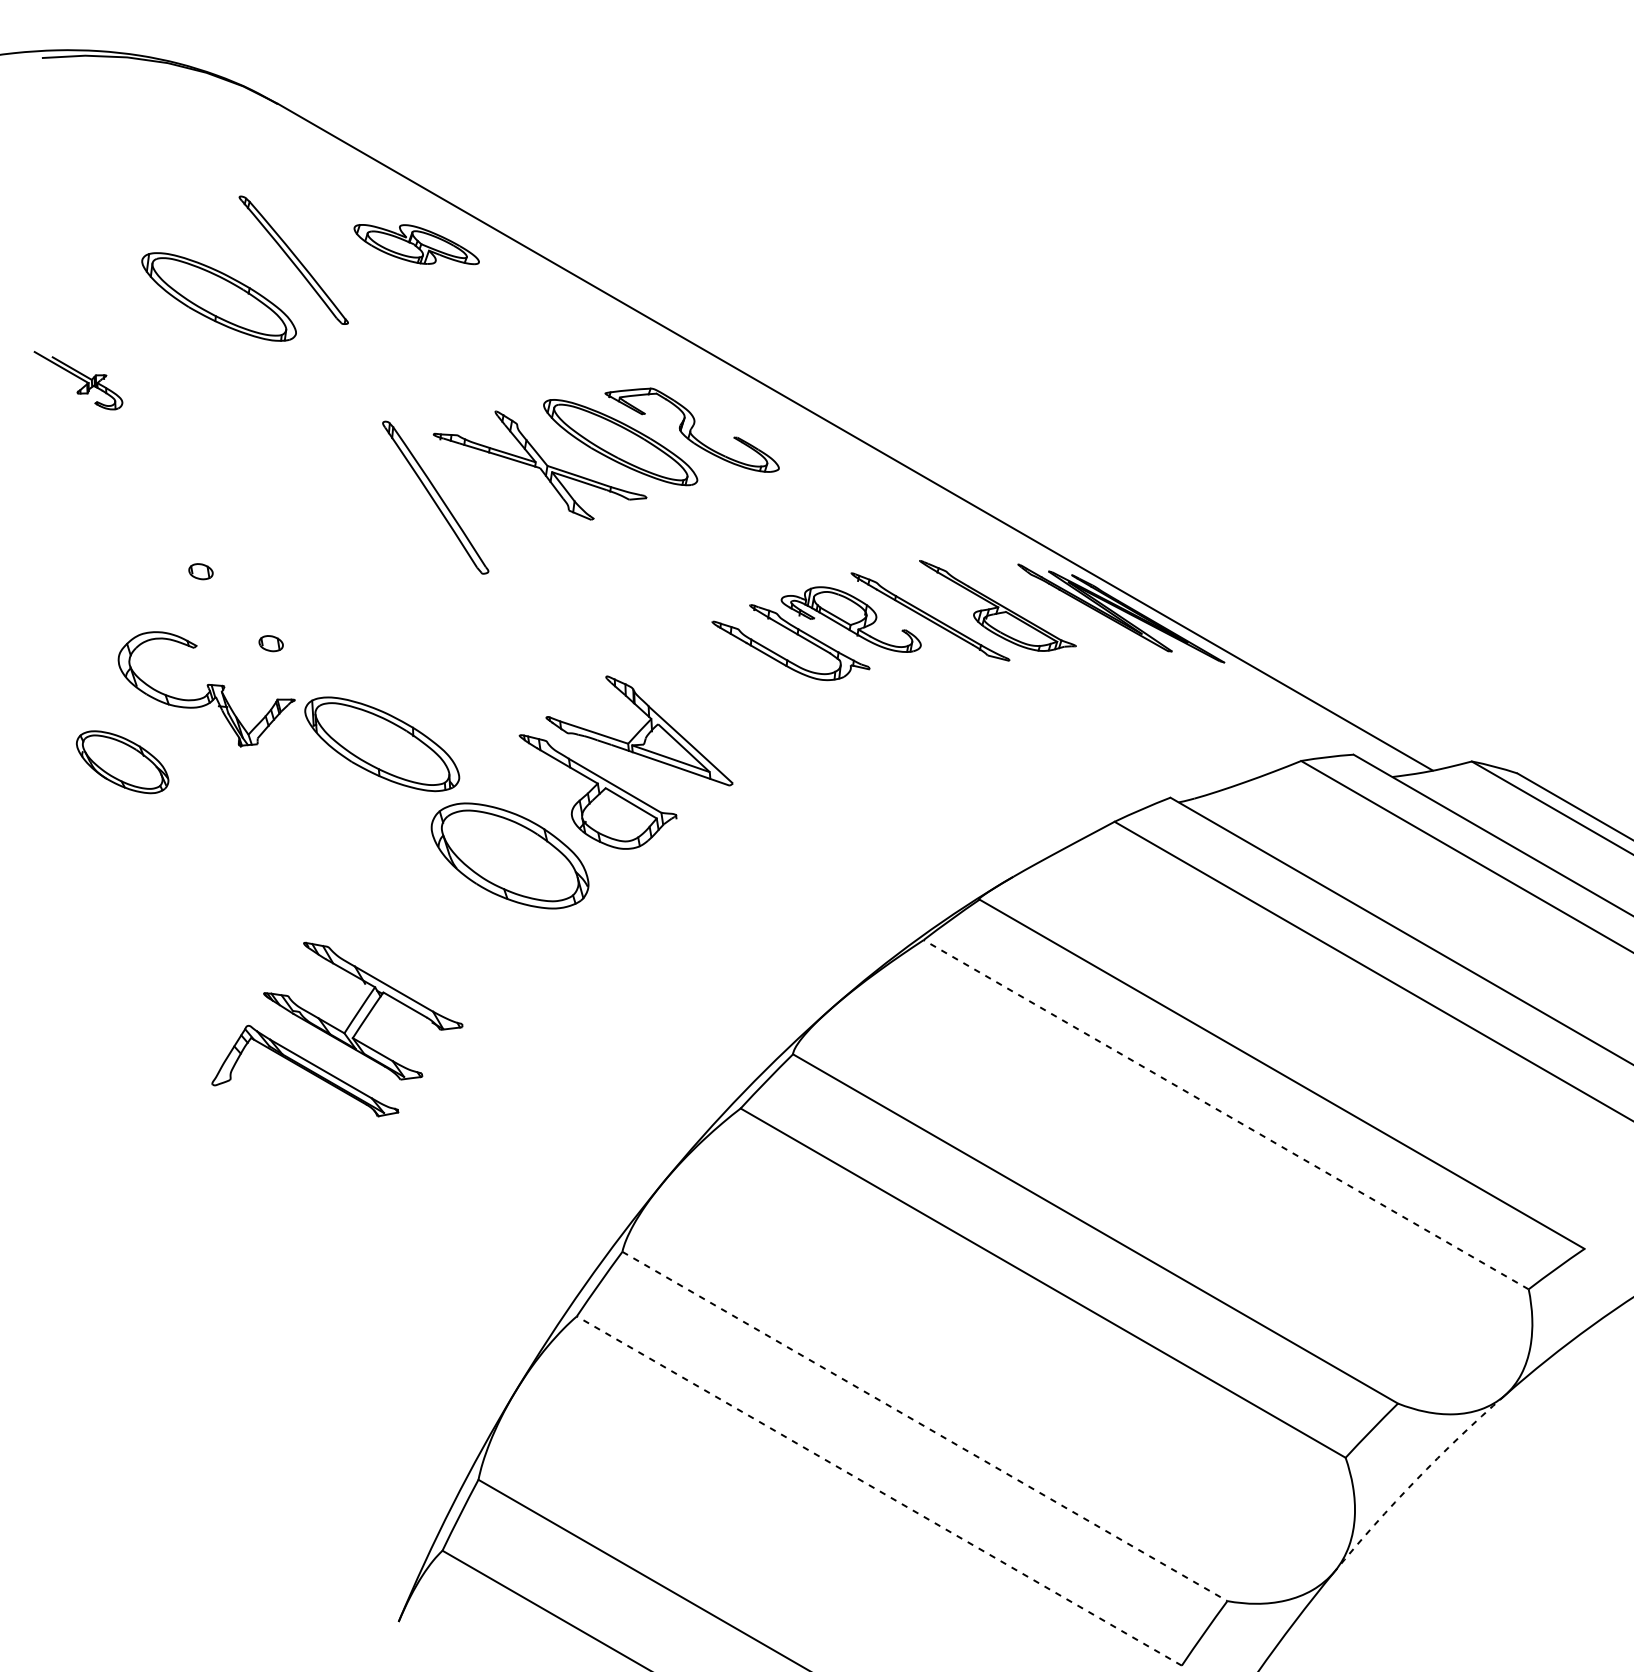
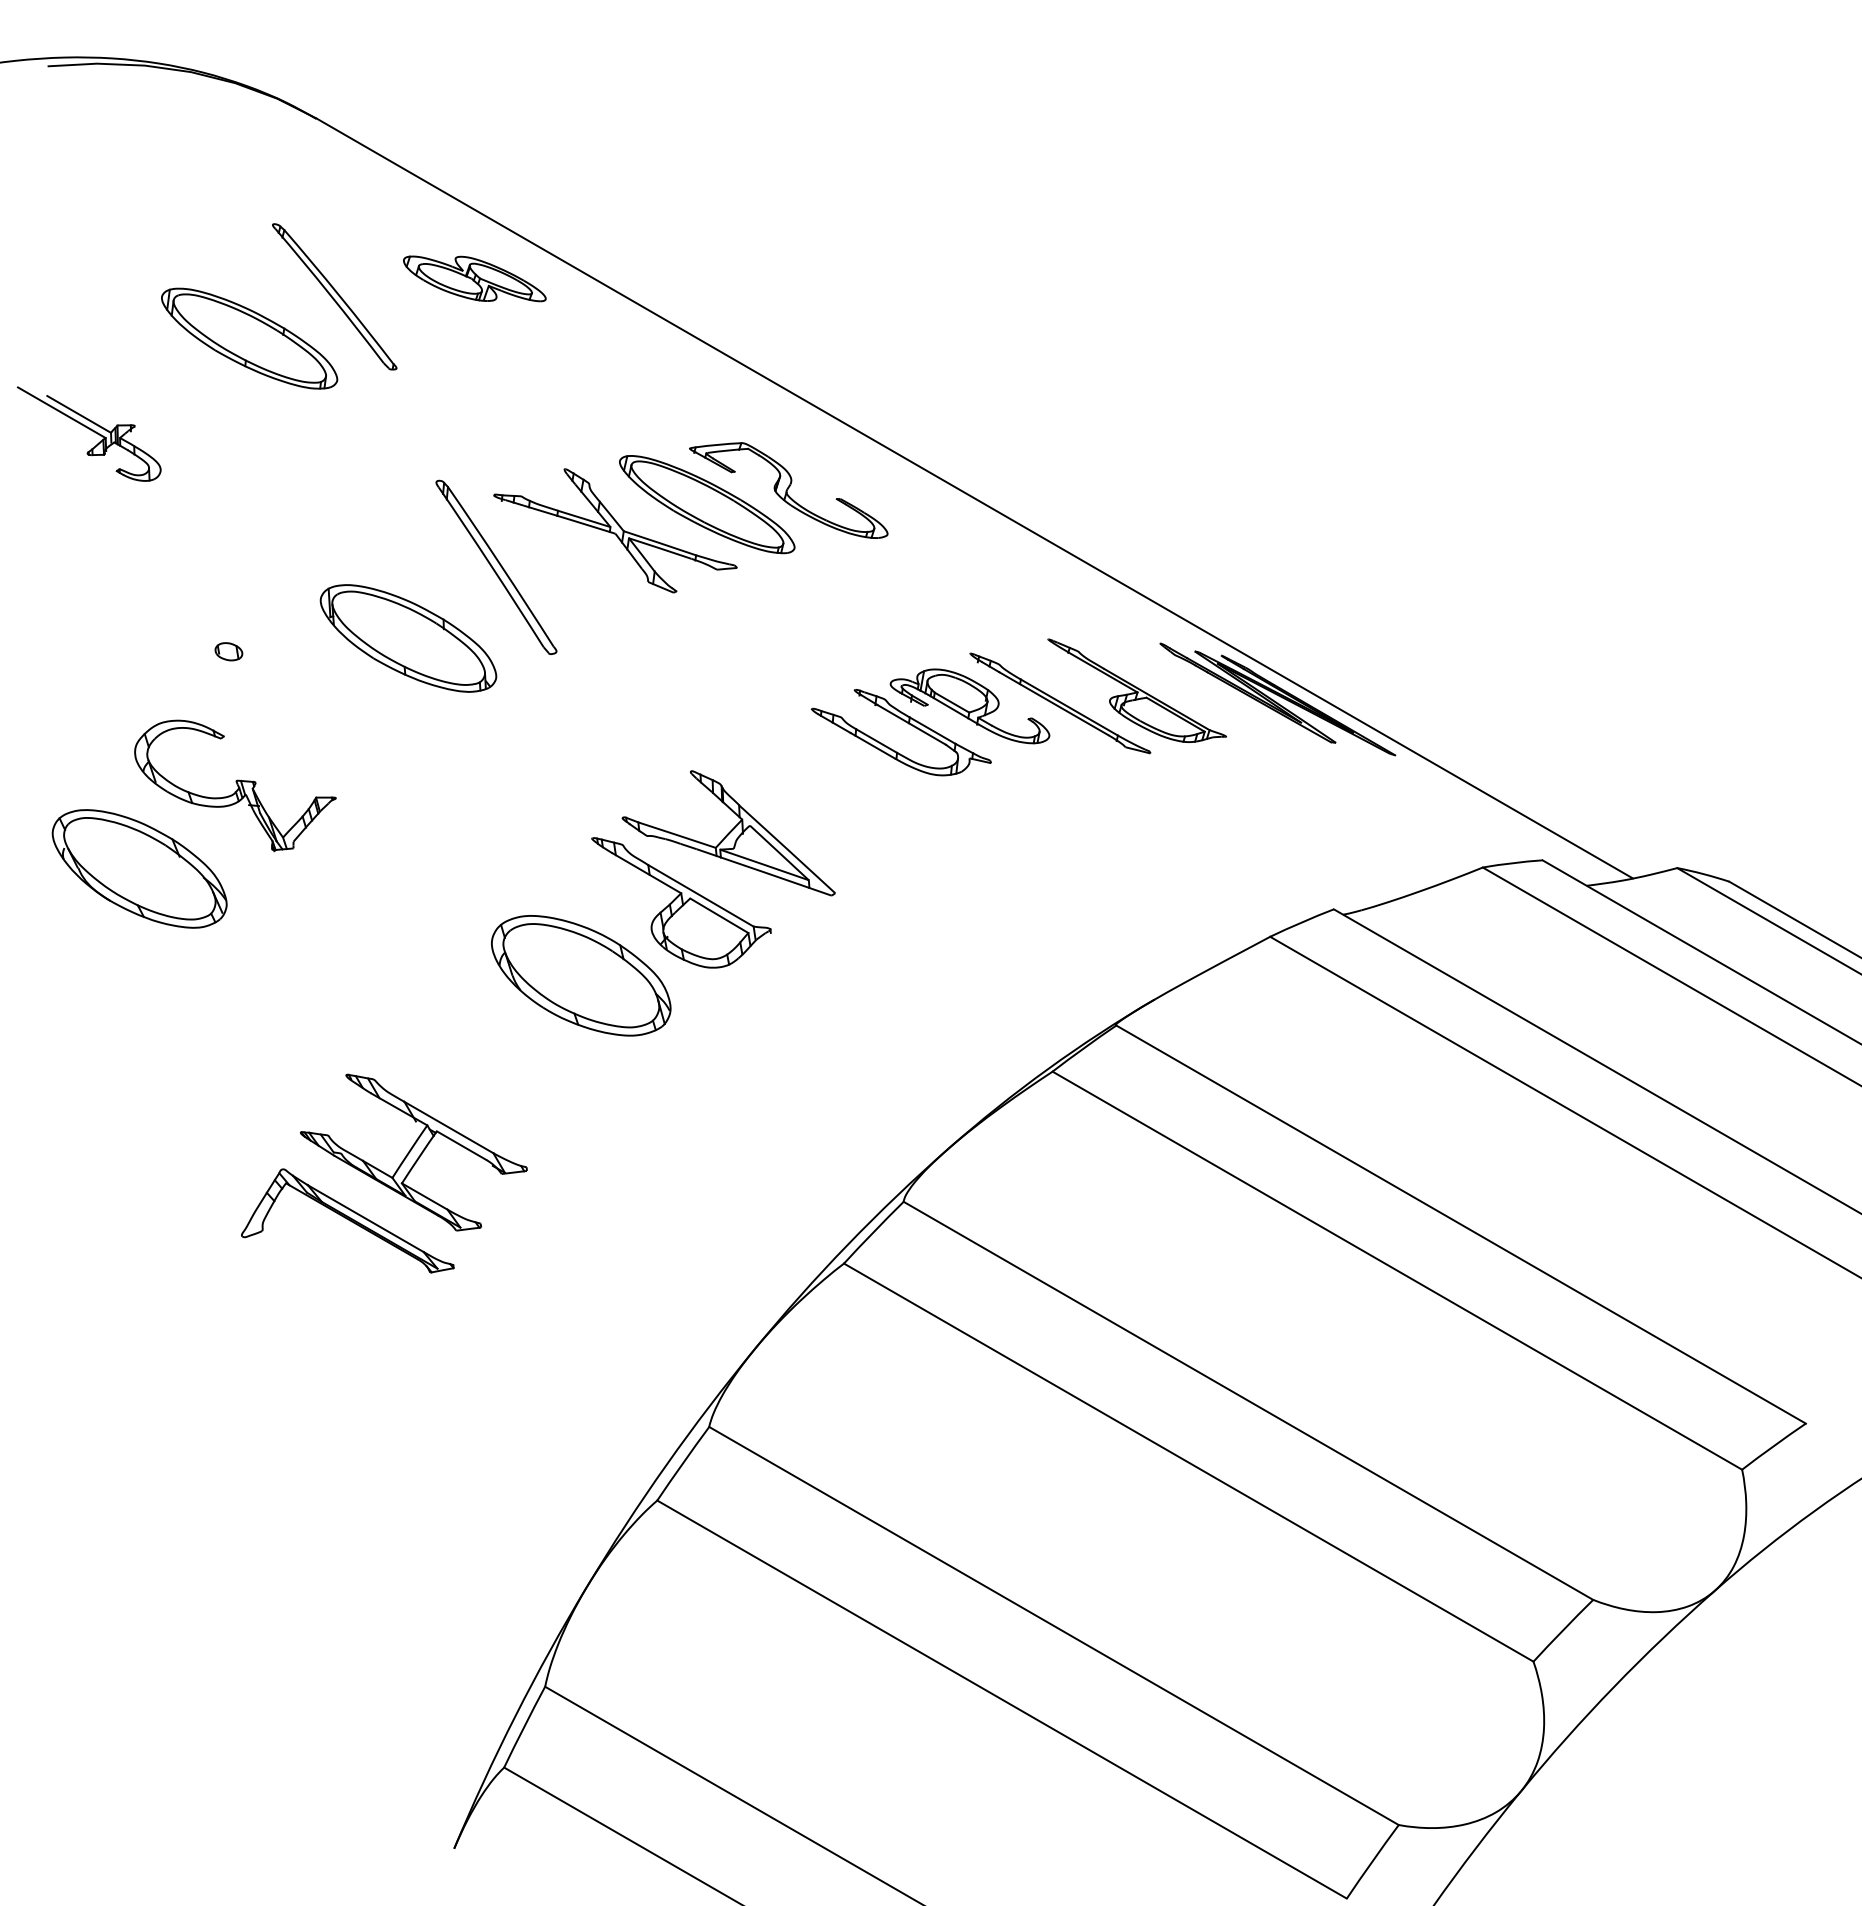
part: (78, 380) -> (89, 433), size x1.43
part: (270, 643) -> (308, 733), removed
part: (382, 744) -> (408, 638), moved
part: (122, 761) -> (139, 868), size x1.67
line: (1225, 1114) -> (1396, 1270), dashed -> solid
line: (925, 1426) -> (1054, 1626), dashed -> solid
arc: (1415, 1480) -> (1613, 1687), dashed -> solid
line: (878, 1490) -> (1001, 1699), dashed -> solid

